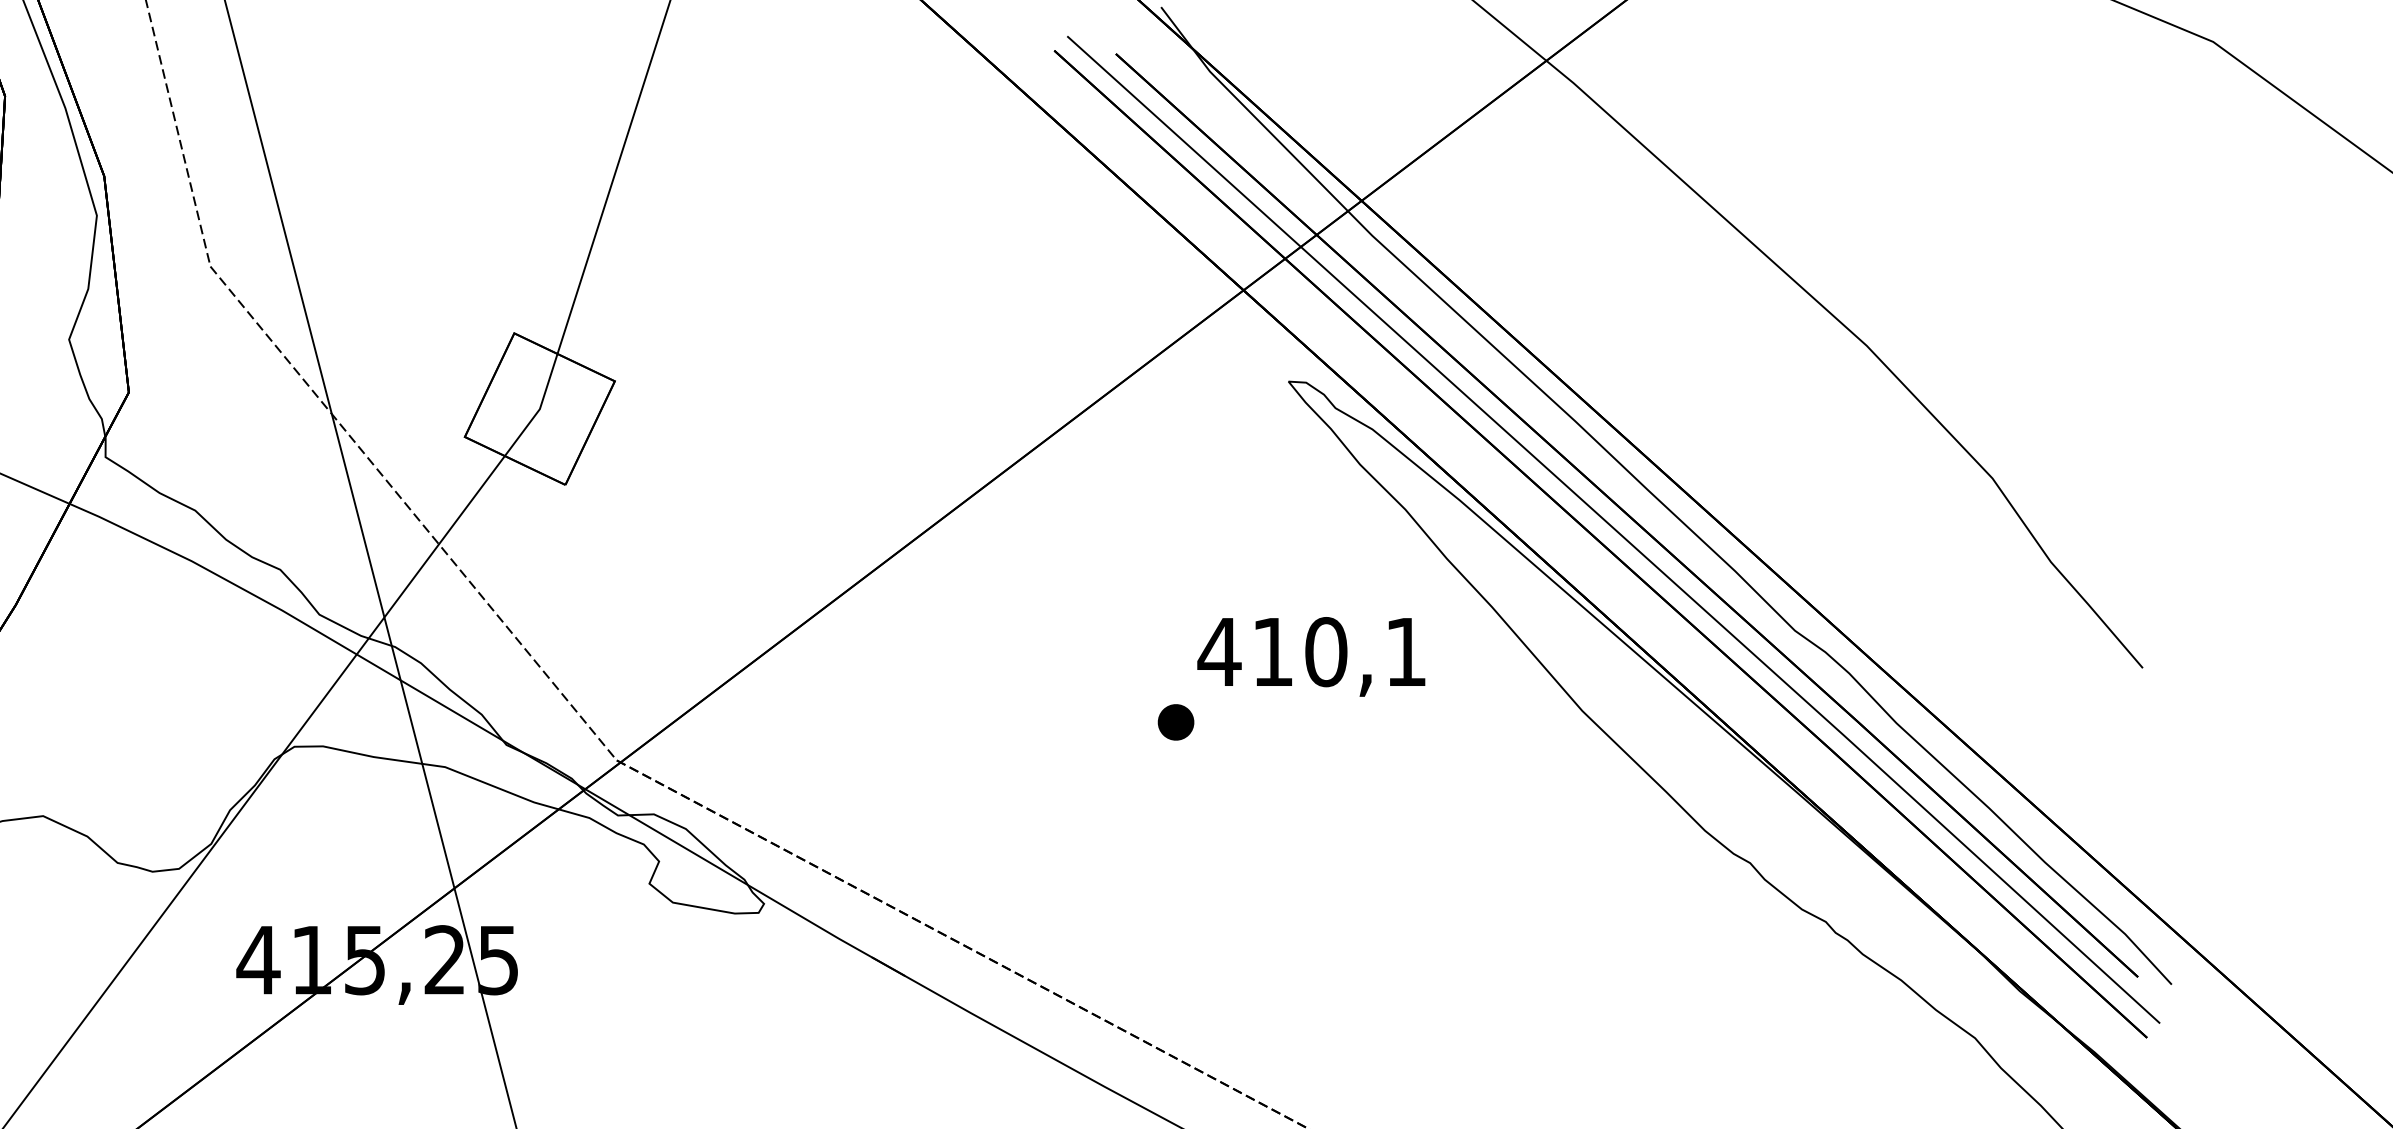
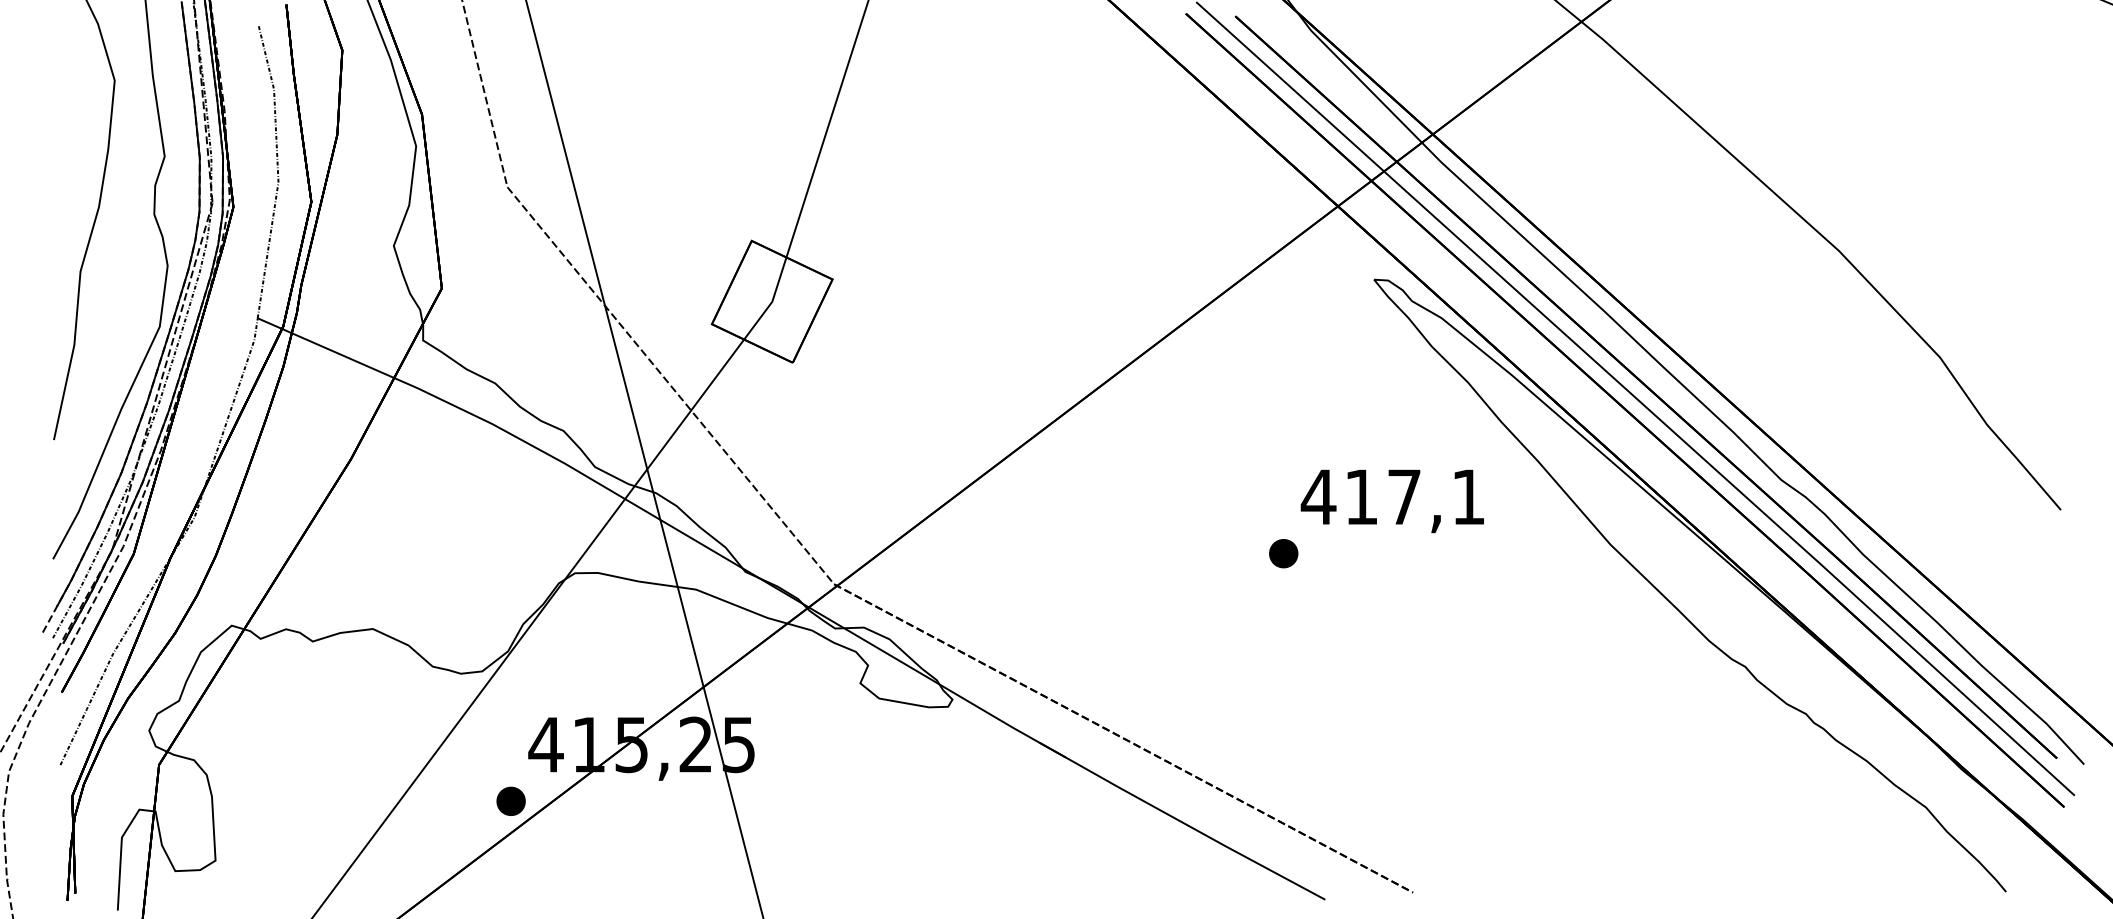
text: (1326, 651) -> (1404, 496), 410,1 -> 417,1
part: (214, 1029) -> (510, 800), added

